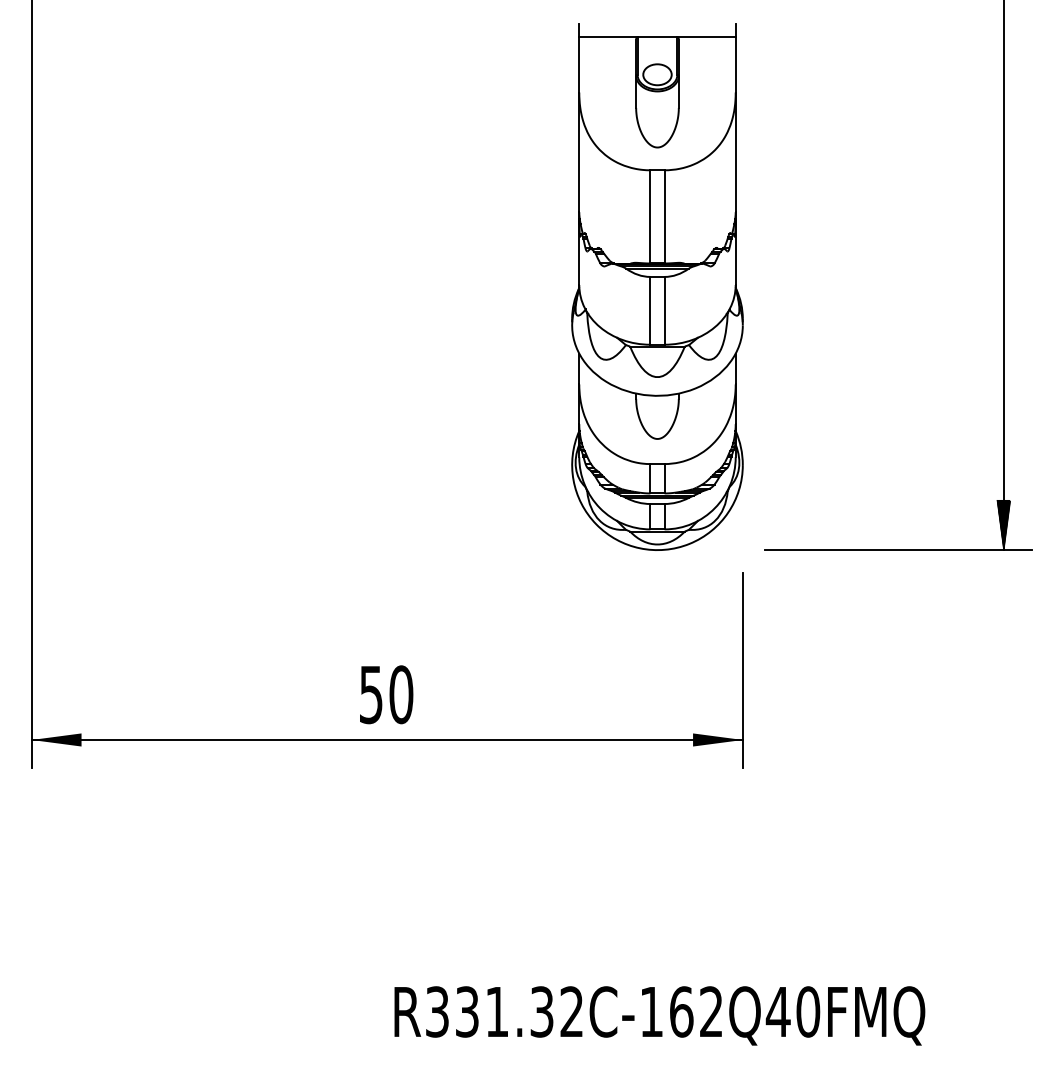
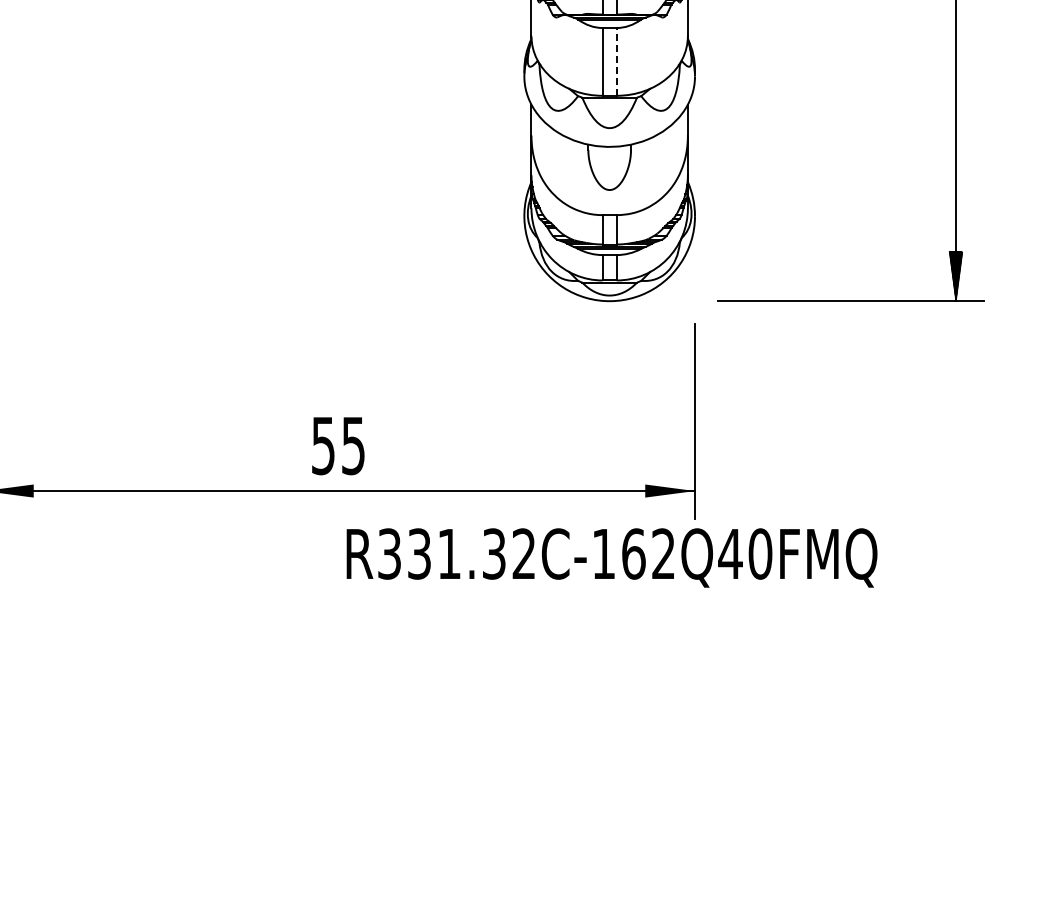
line: (664, 310) -> (616, 61), solid -> dashed
text: (401, 694) -> (353, 445), 50 -> 55
text: (659, 1015) -> (611, 557), moved

